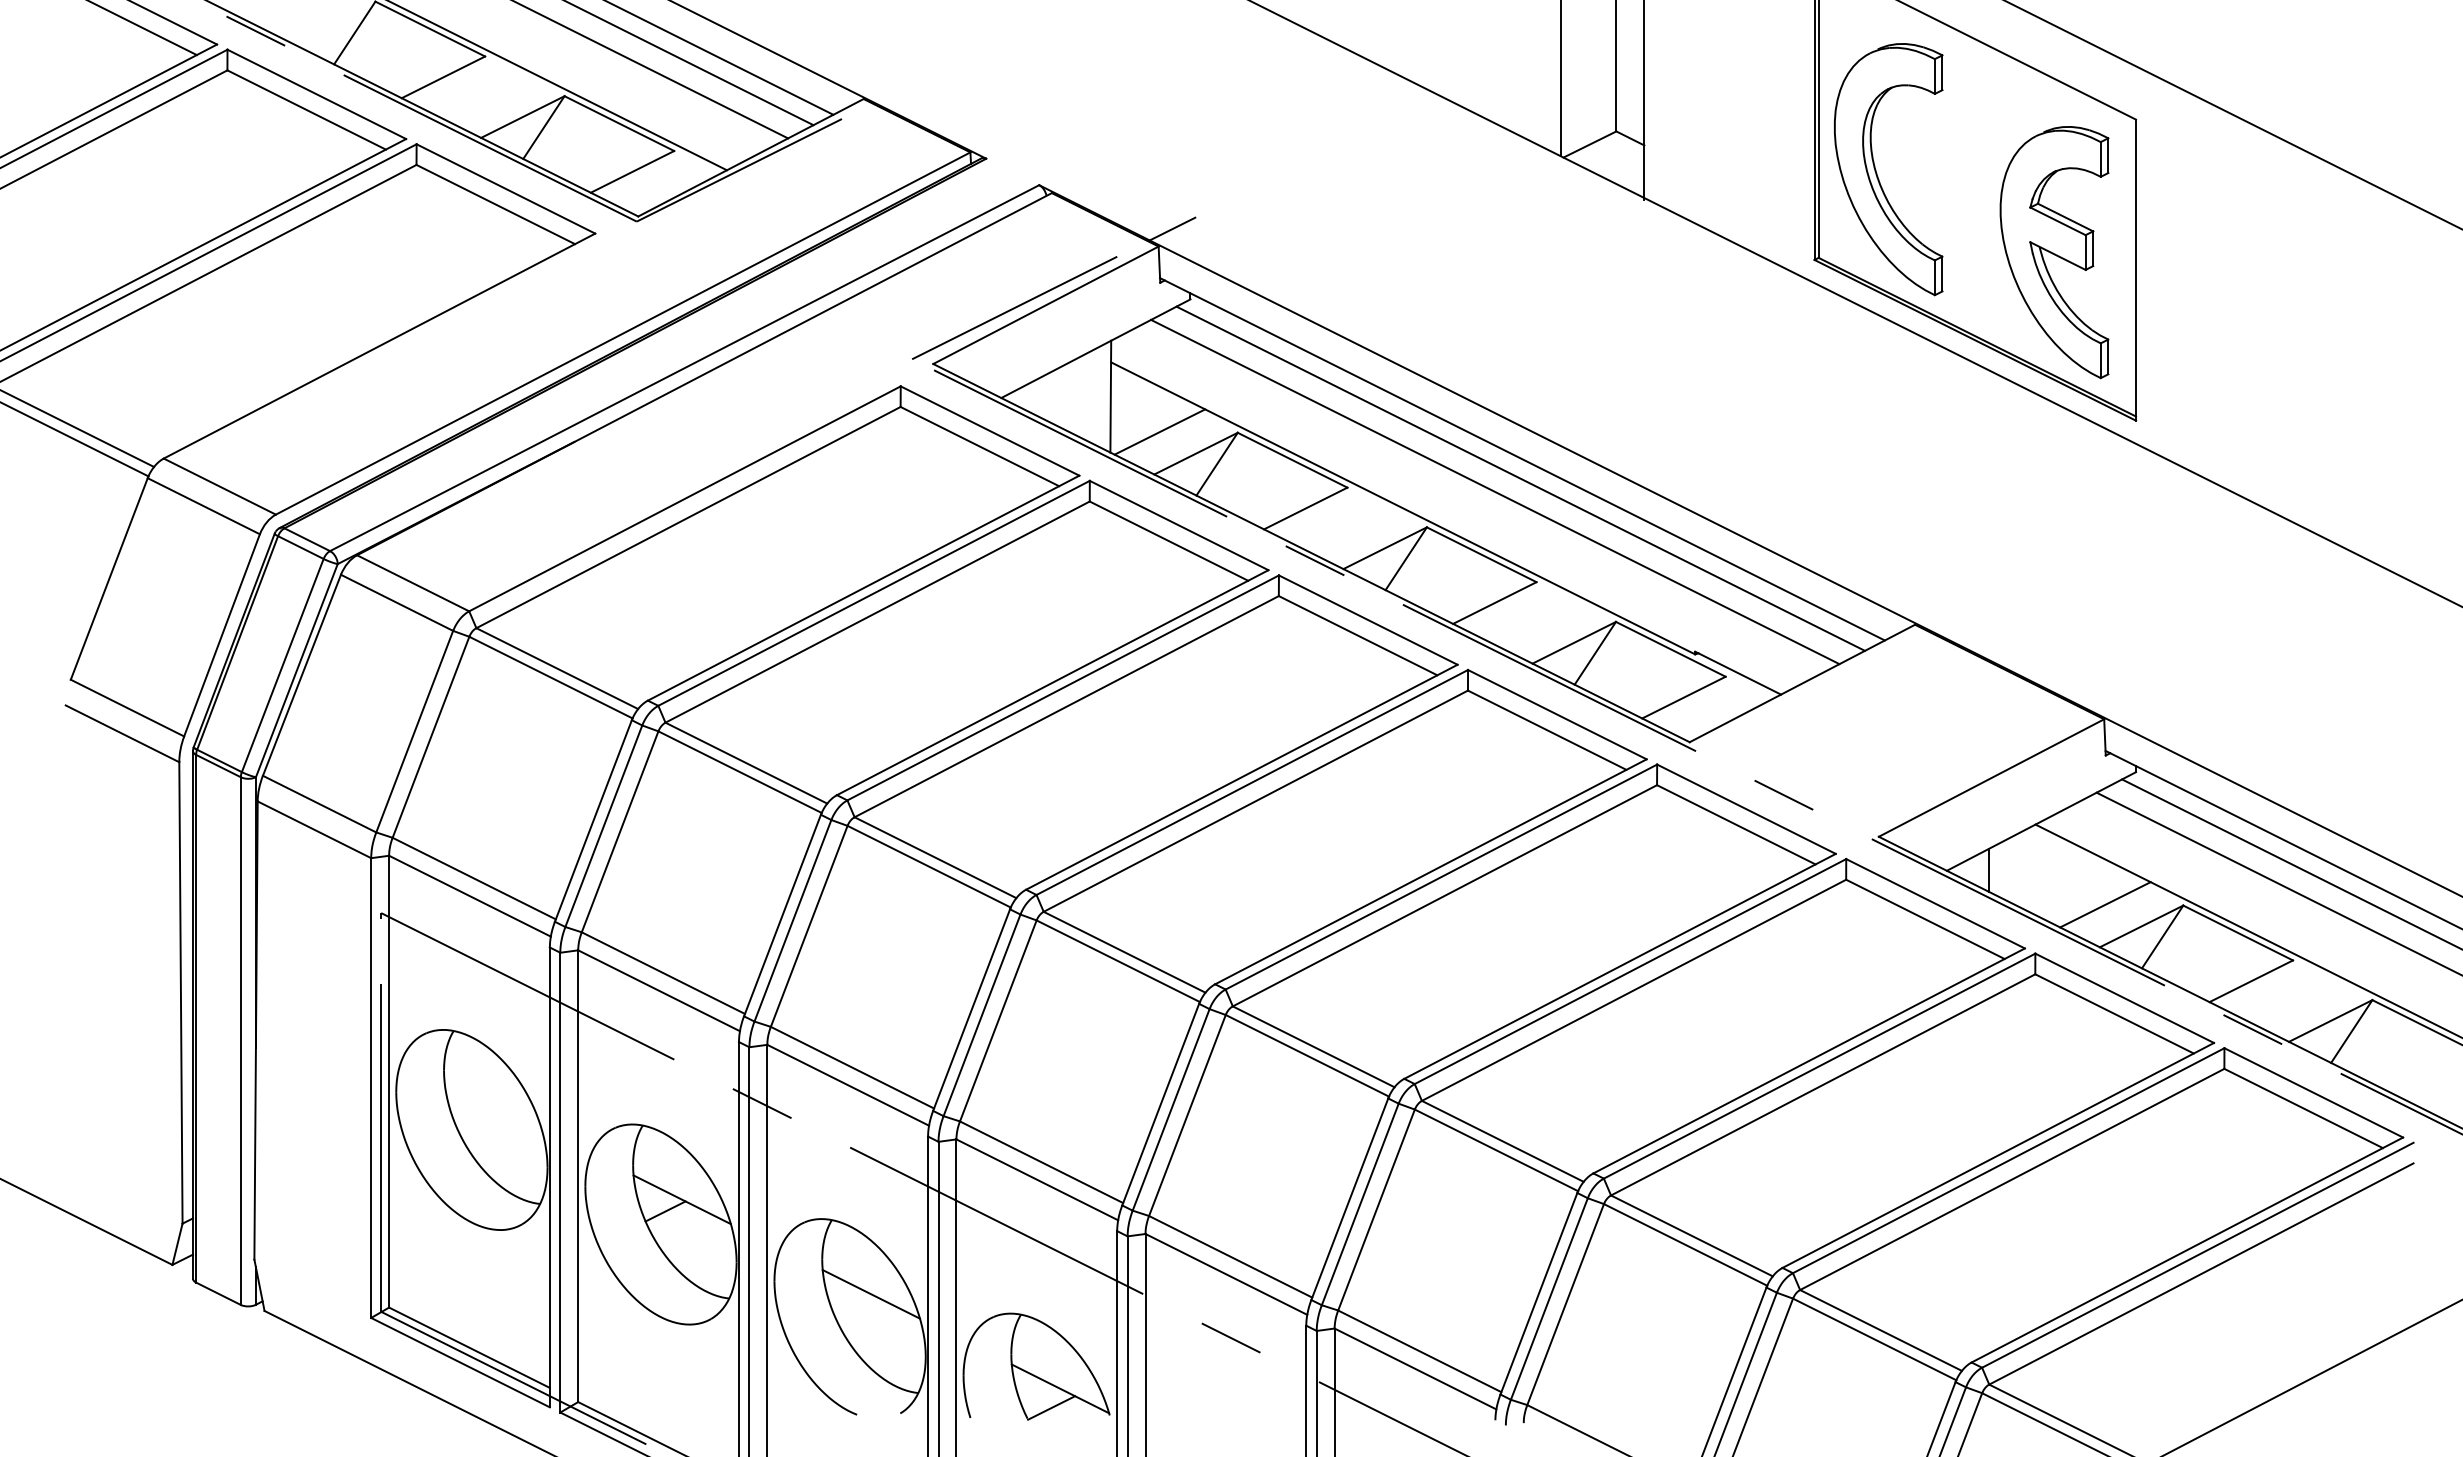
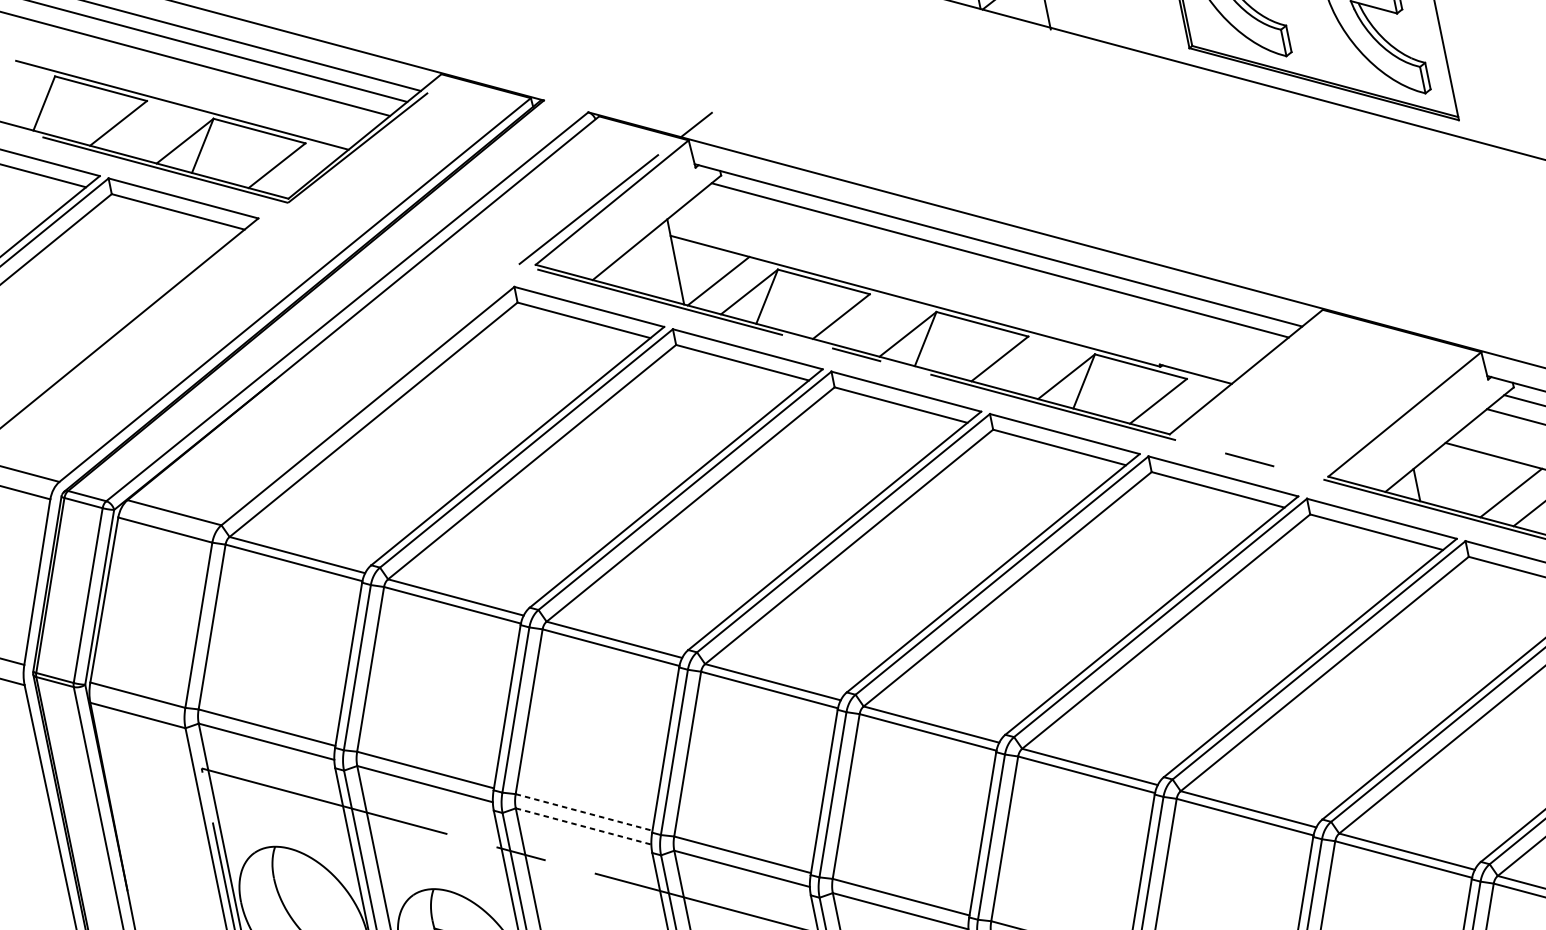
line: (1495, 491) -> (983, 274), removed
line: (852, 1067) -> (584, 812), solid -> dashed
line: (848, 1085) -> (583, 826), solid -> dashed

